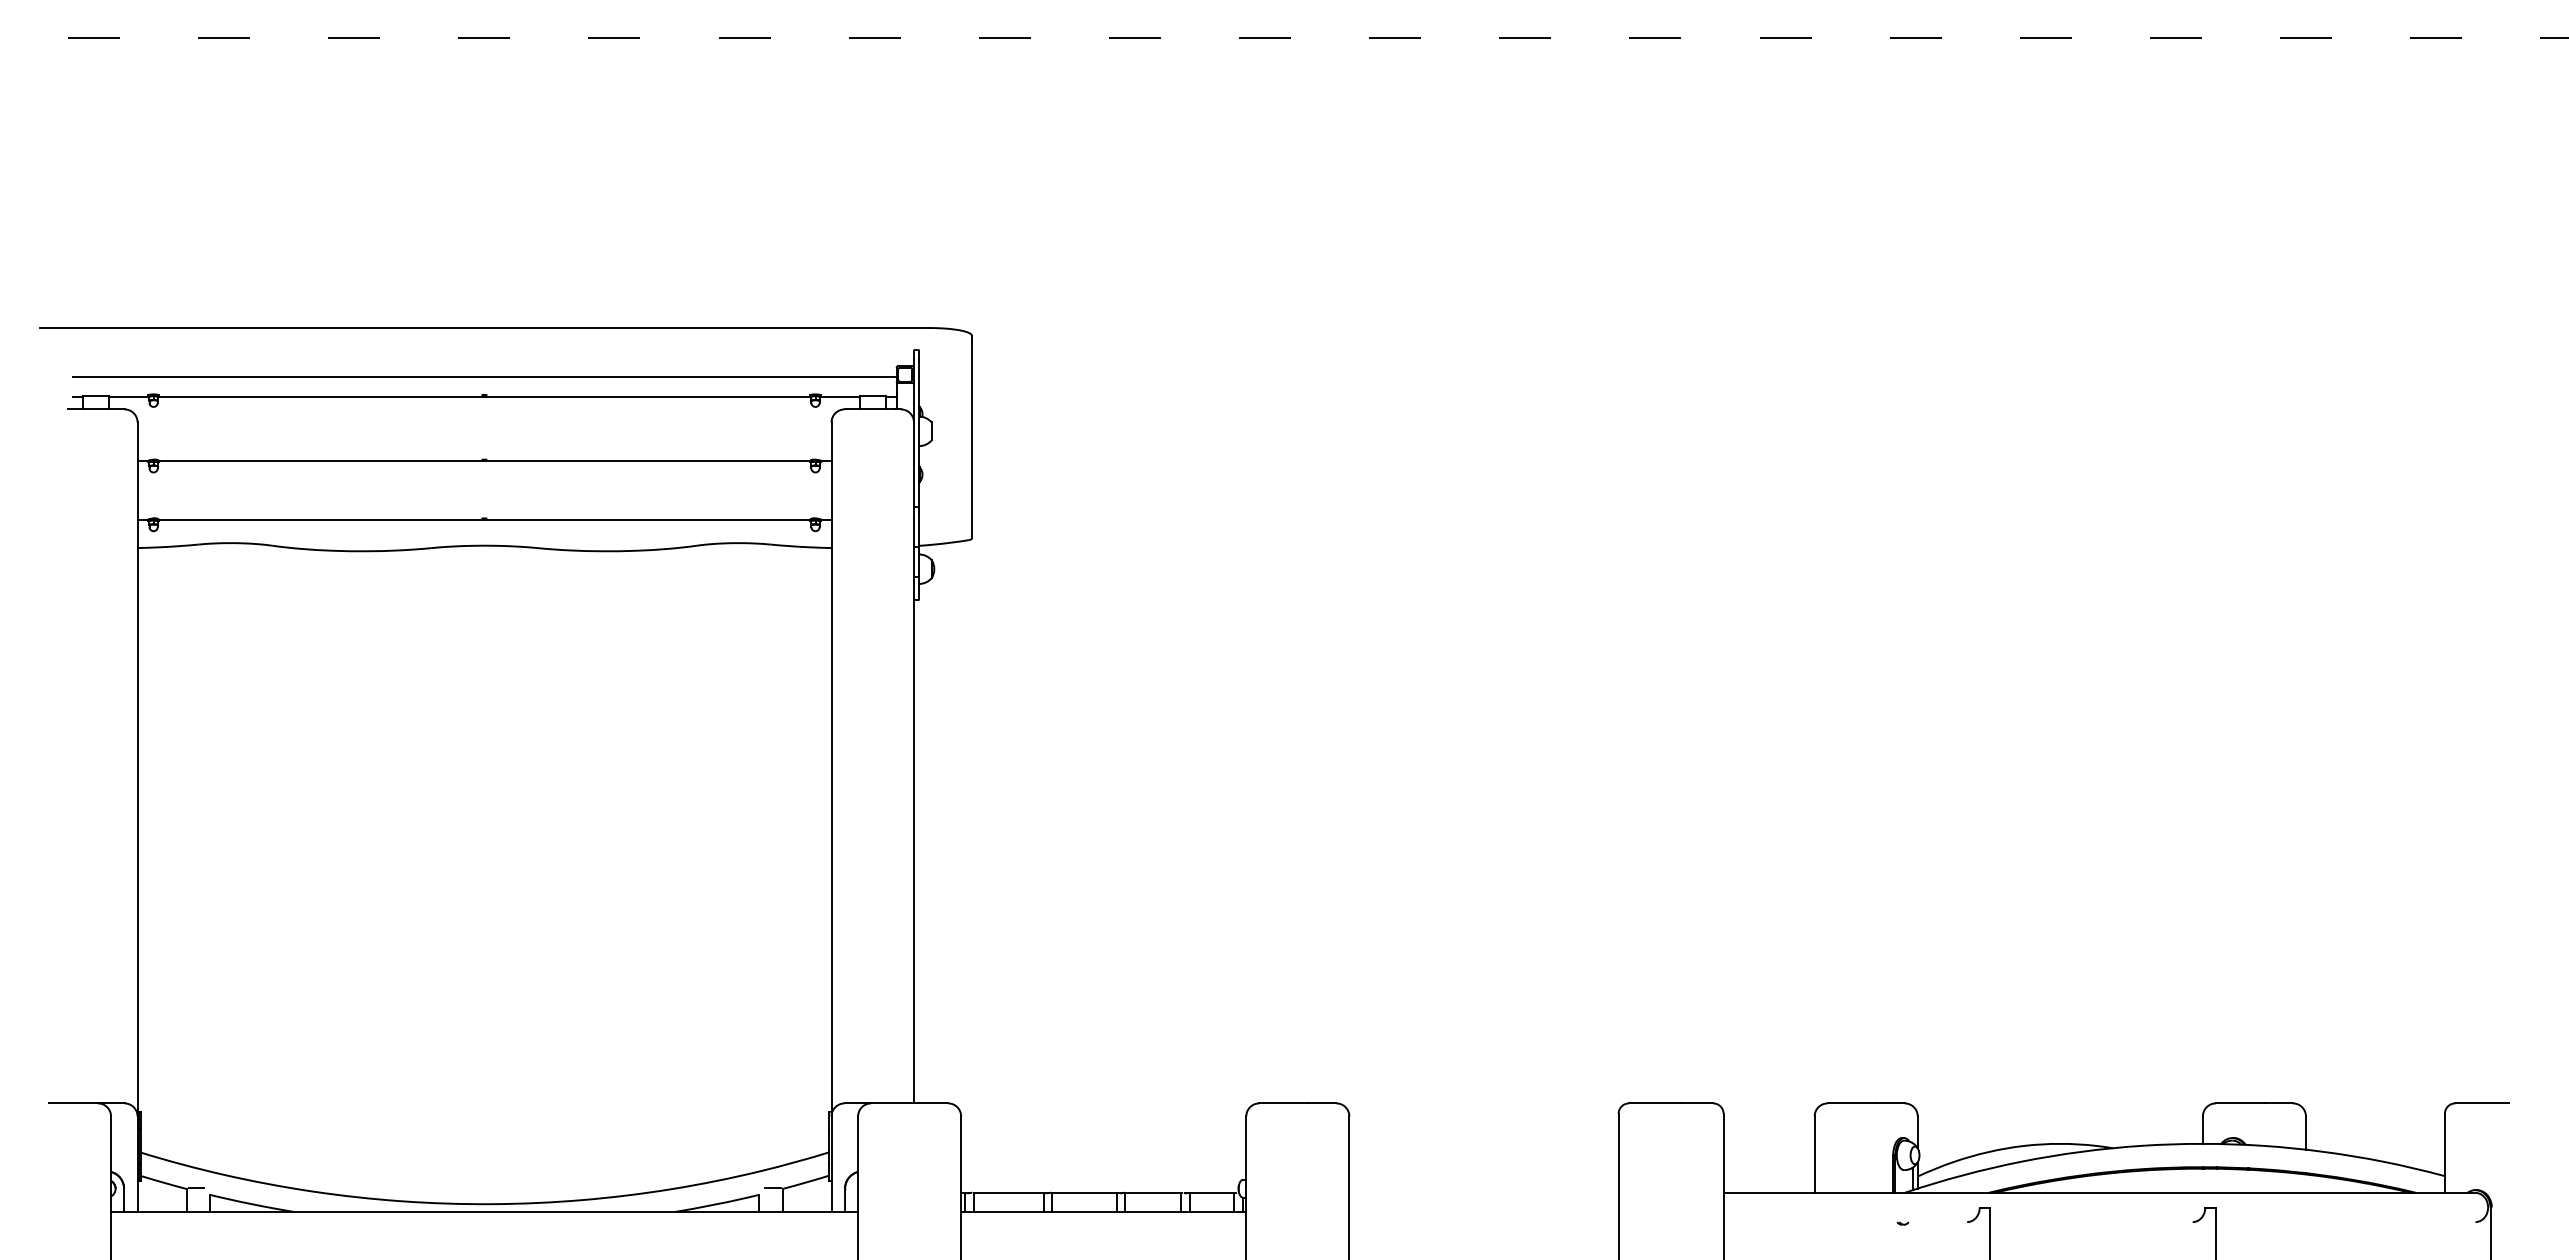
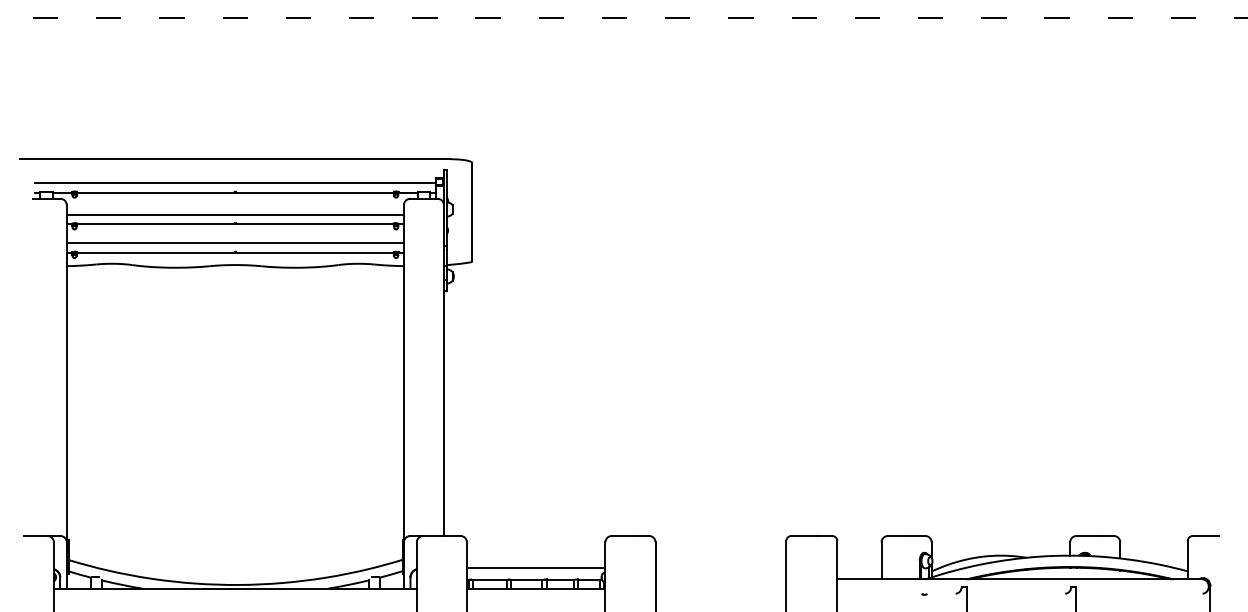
line: (482, 441) -> (234, 214), added
line: (482, 501) -> (234, 243), added
line: (1102, 1170) -> (535, 568), added

